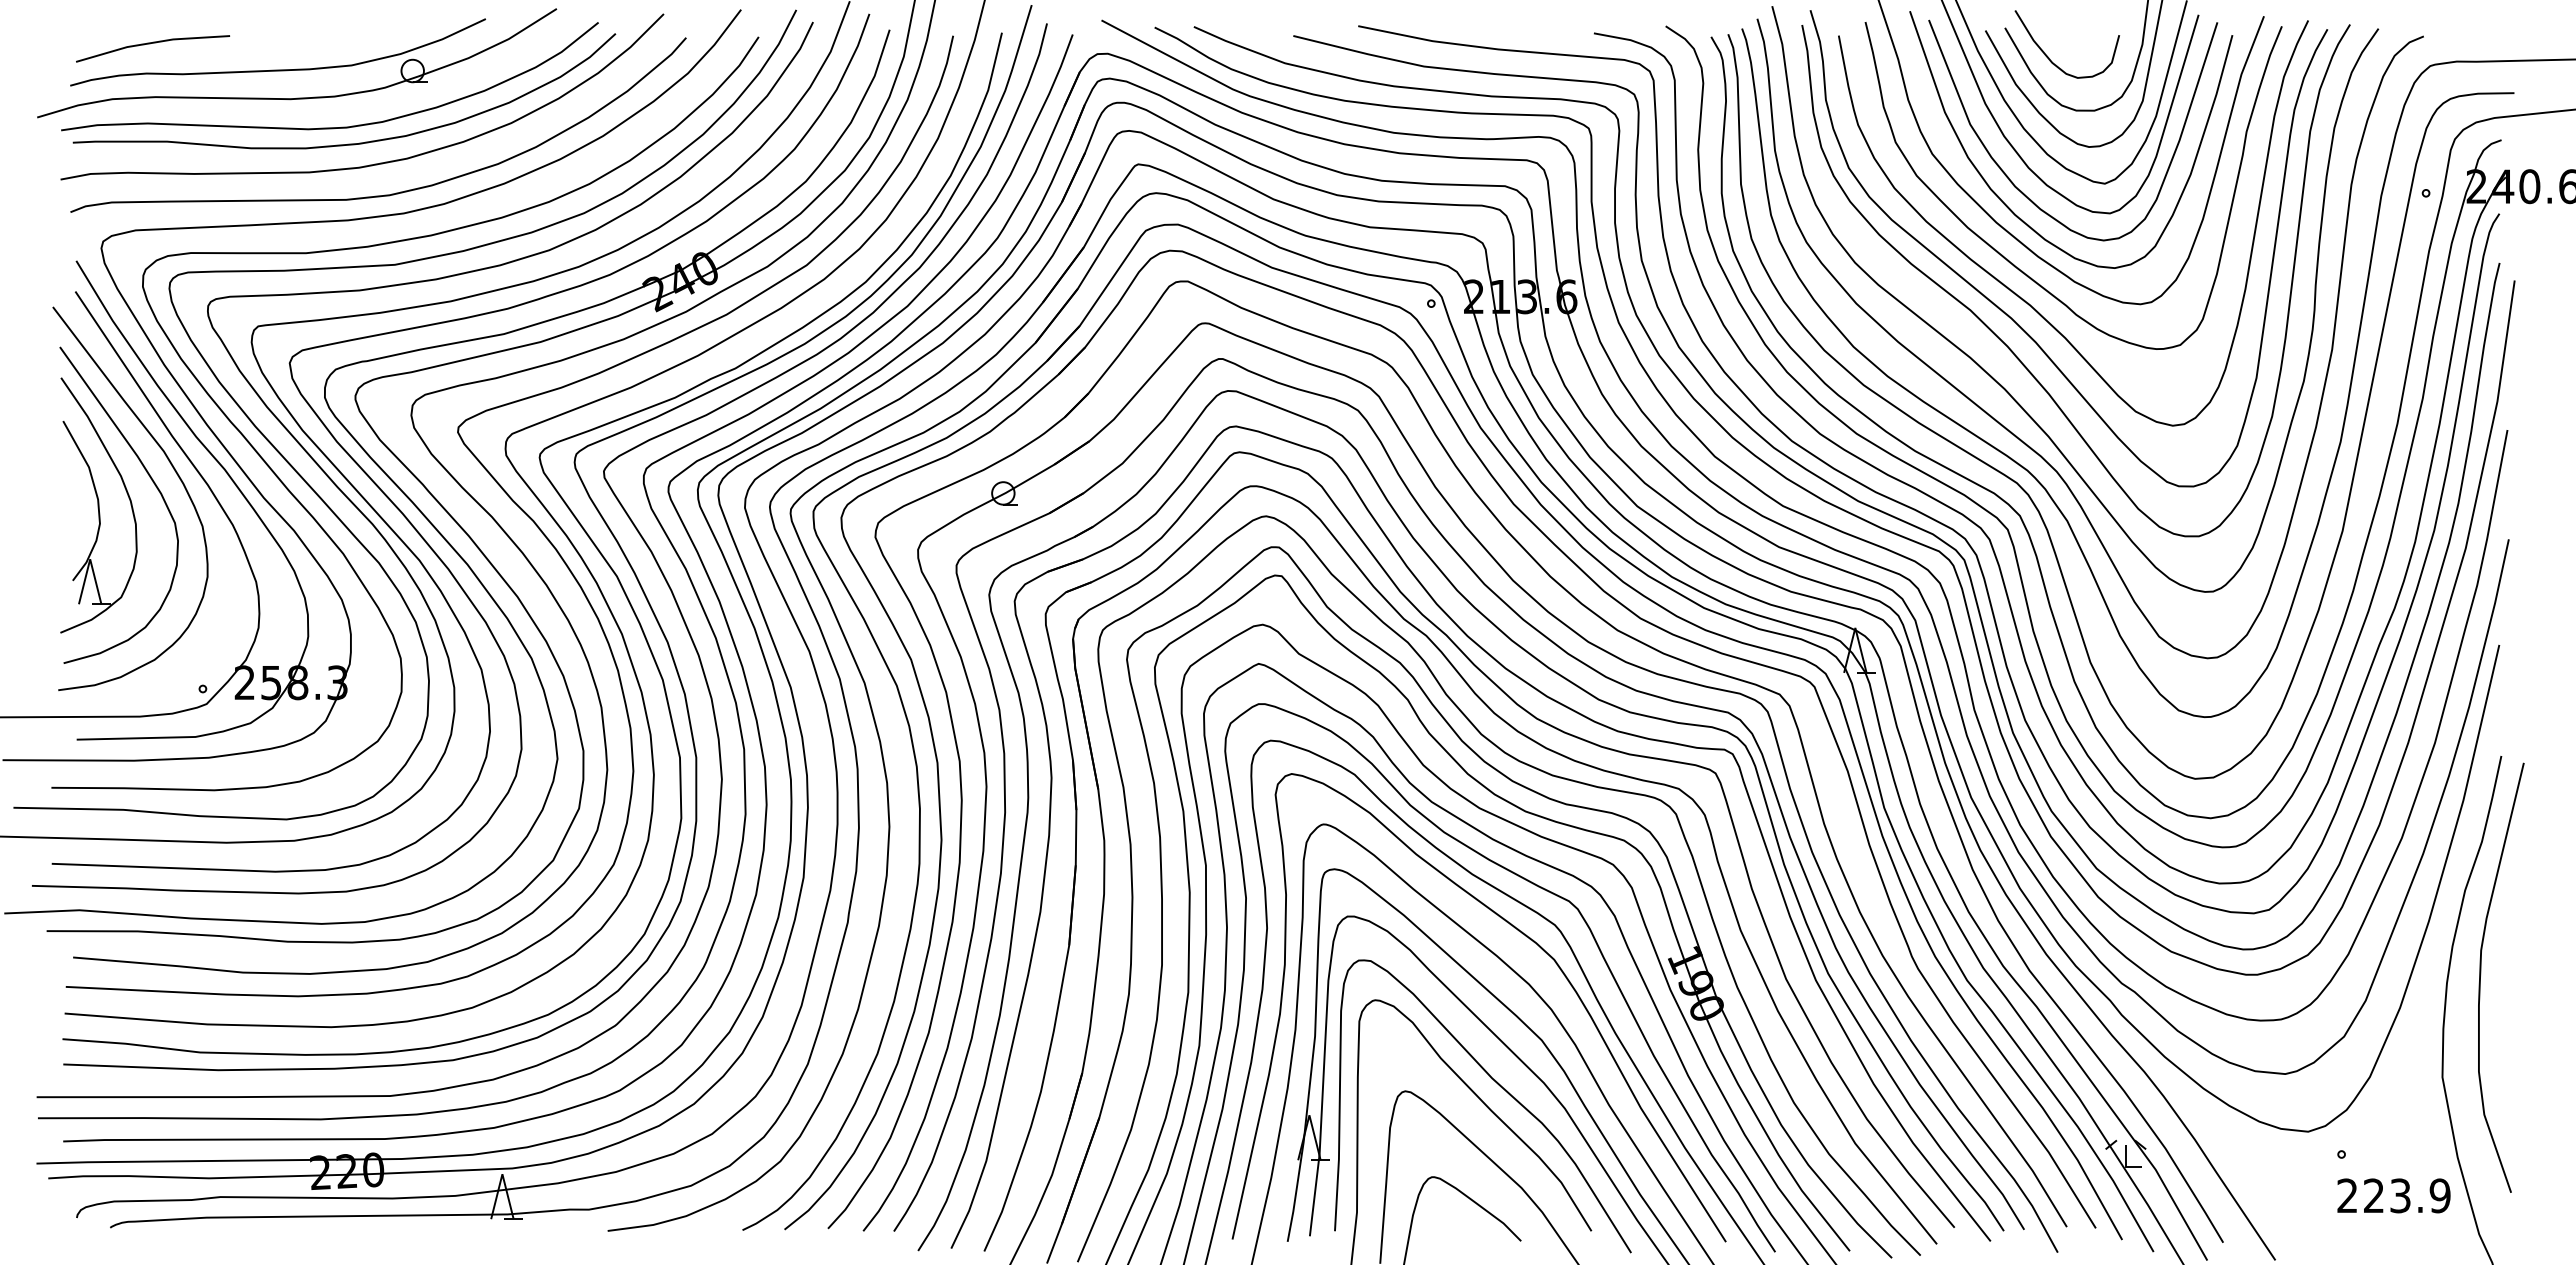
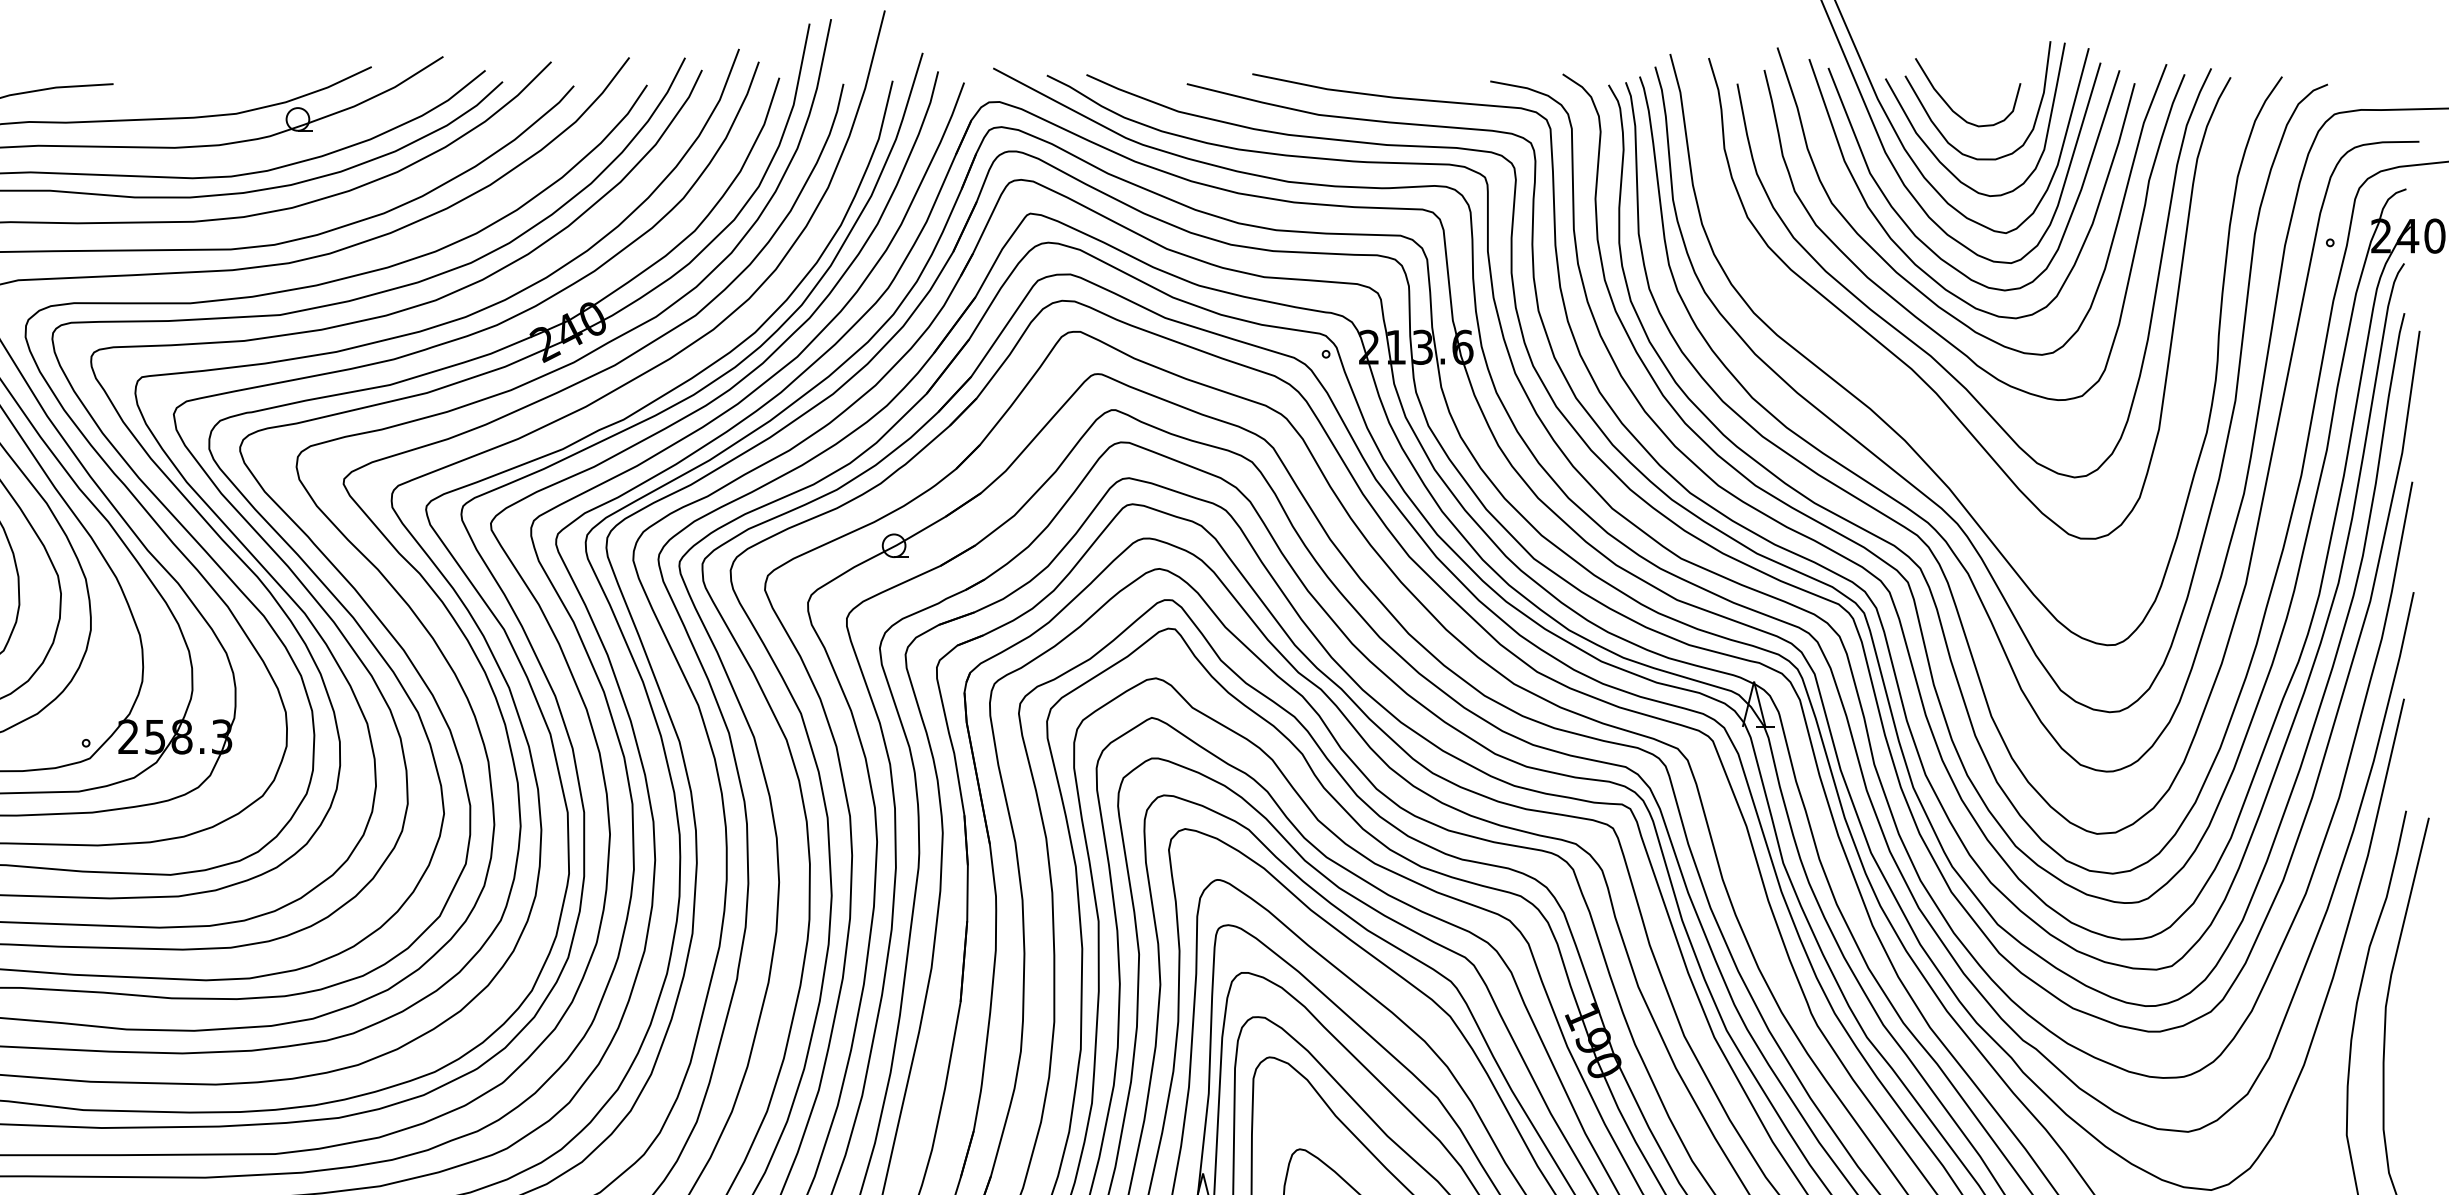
curve: (2008, 346) -> (1908, 397), removed

